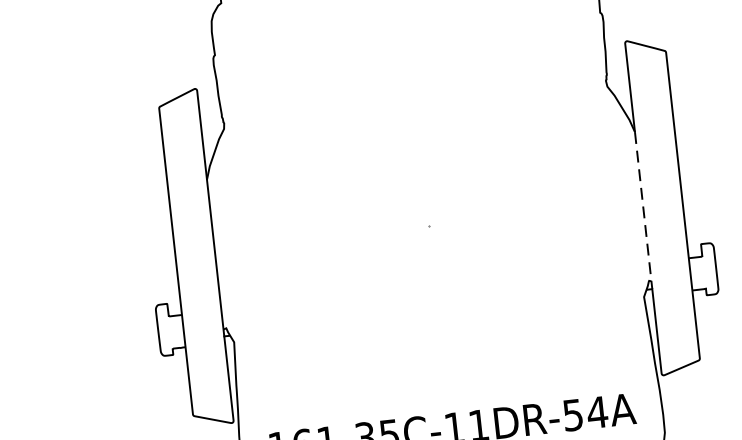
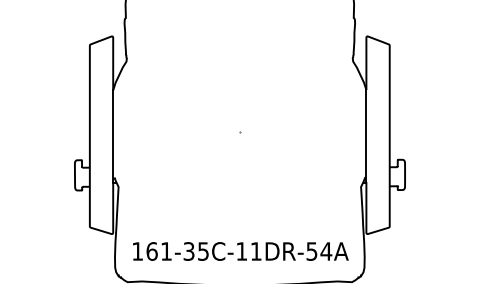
line: (643, 210) -> (366, 136), dashed -> solid

